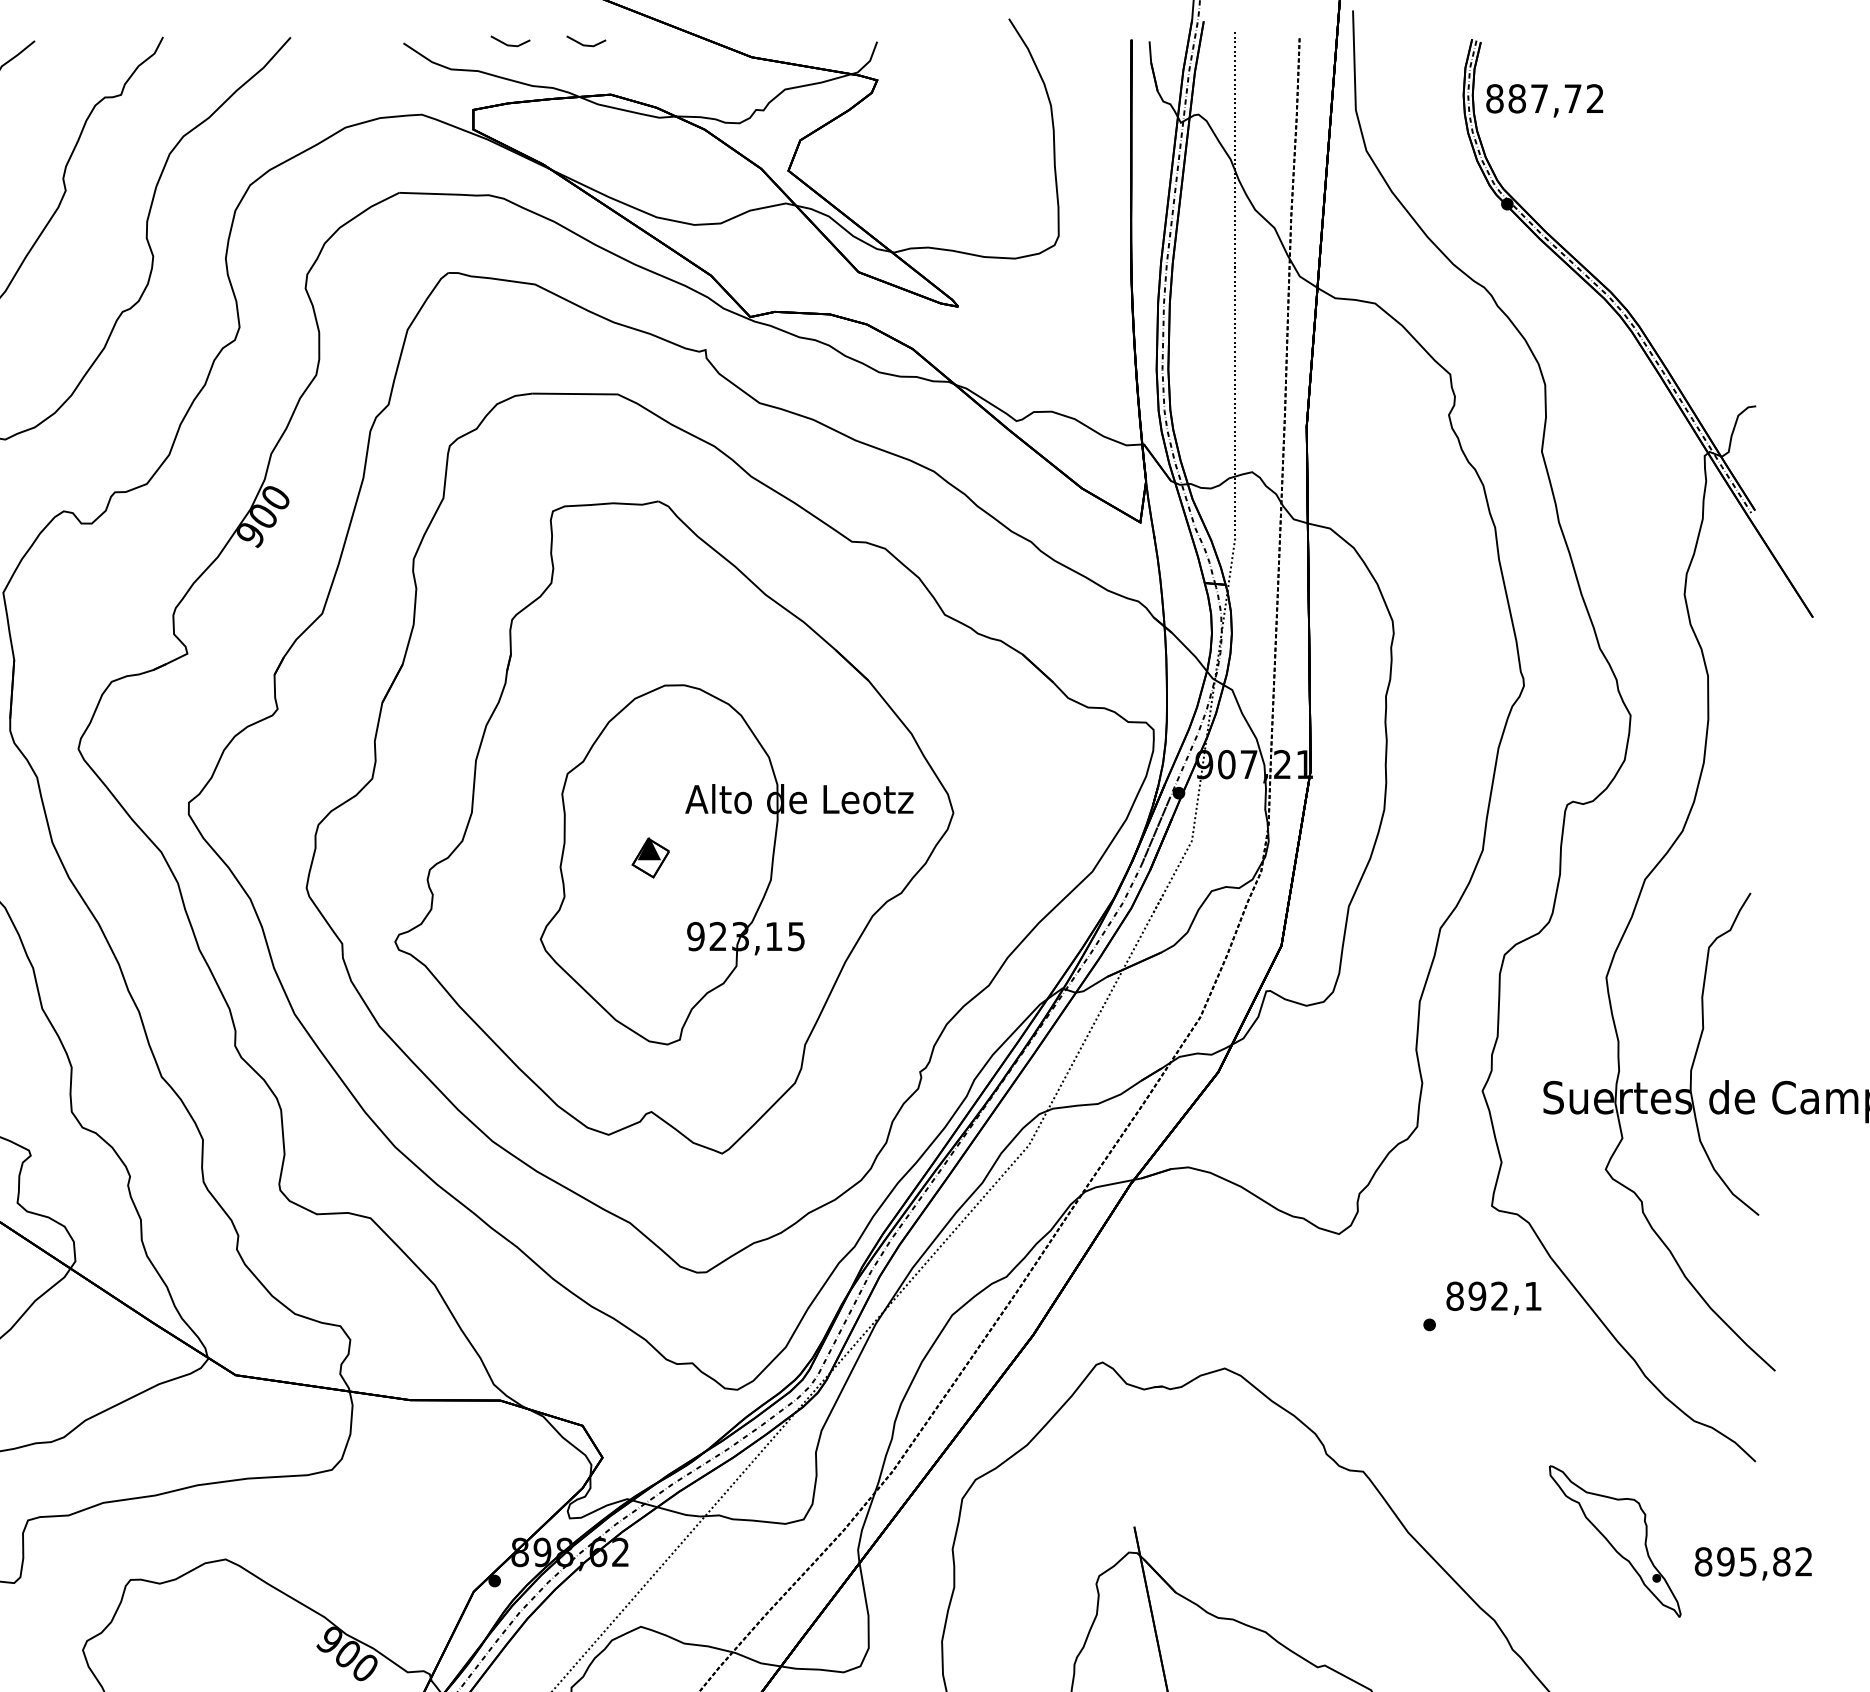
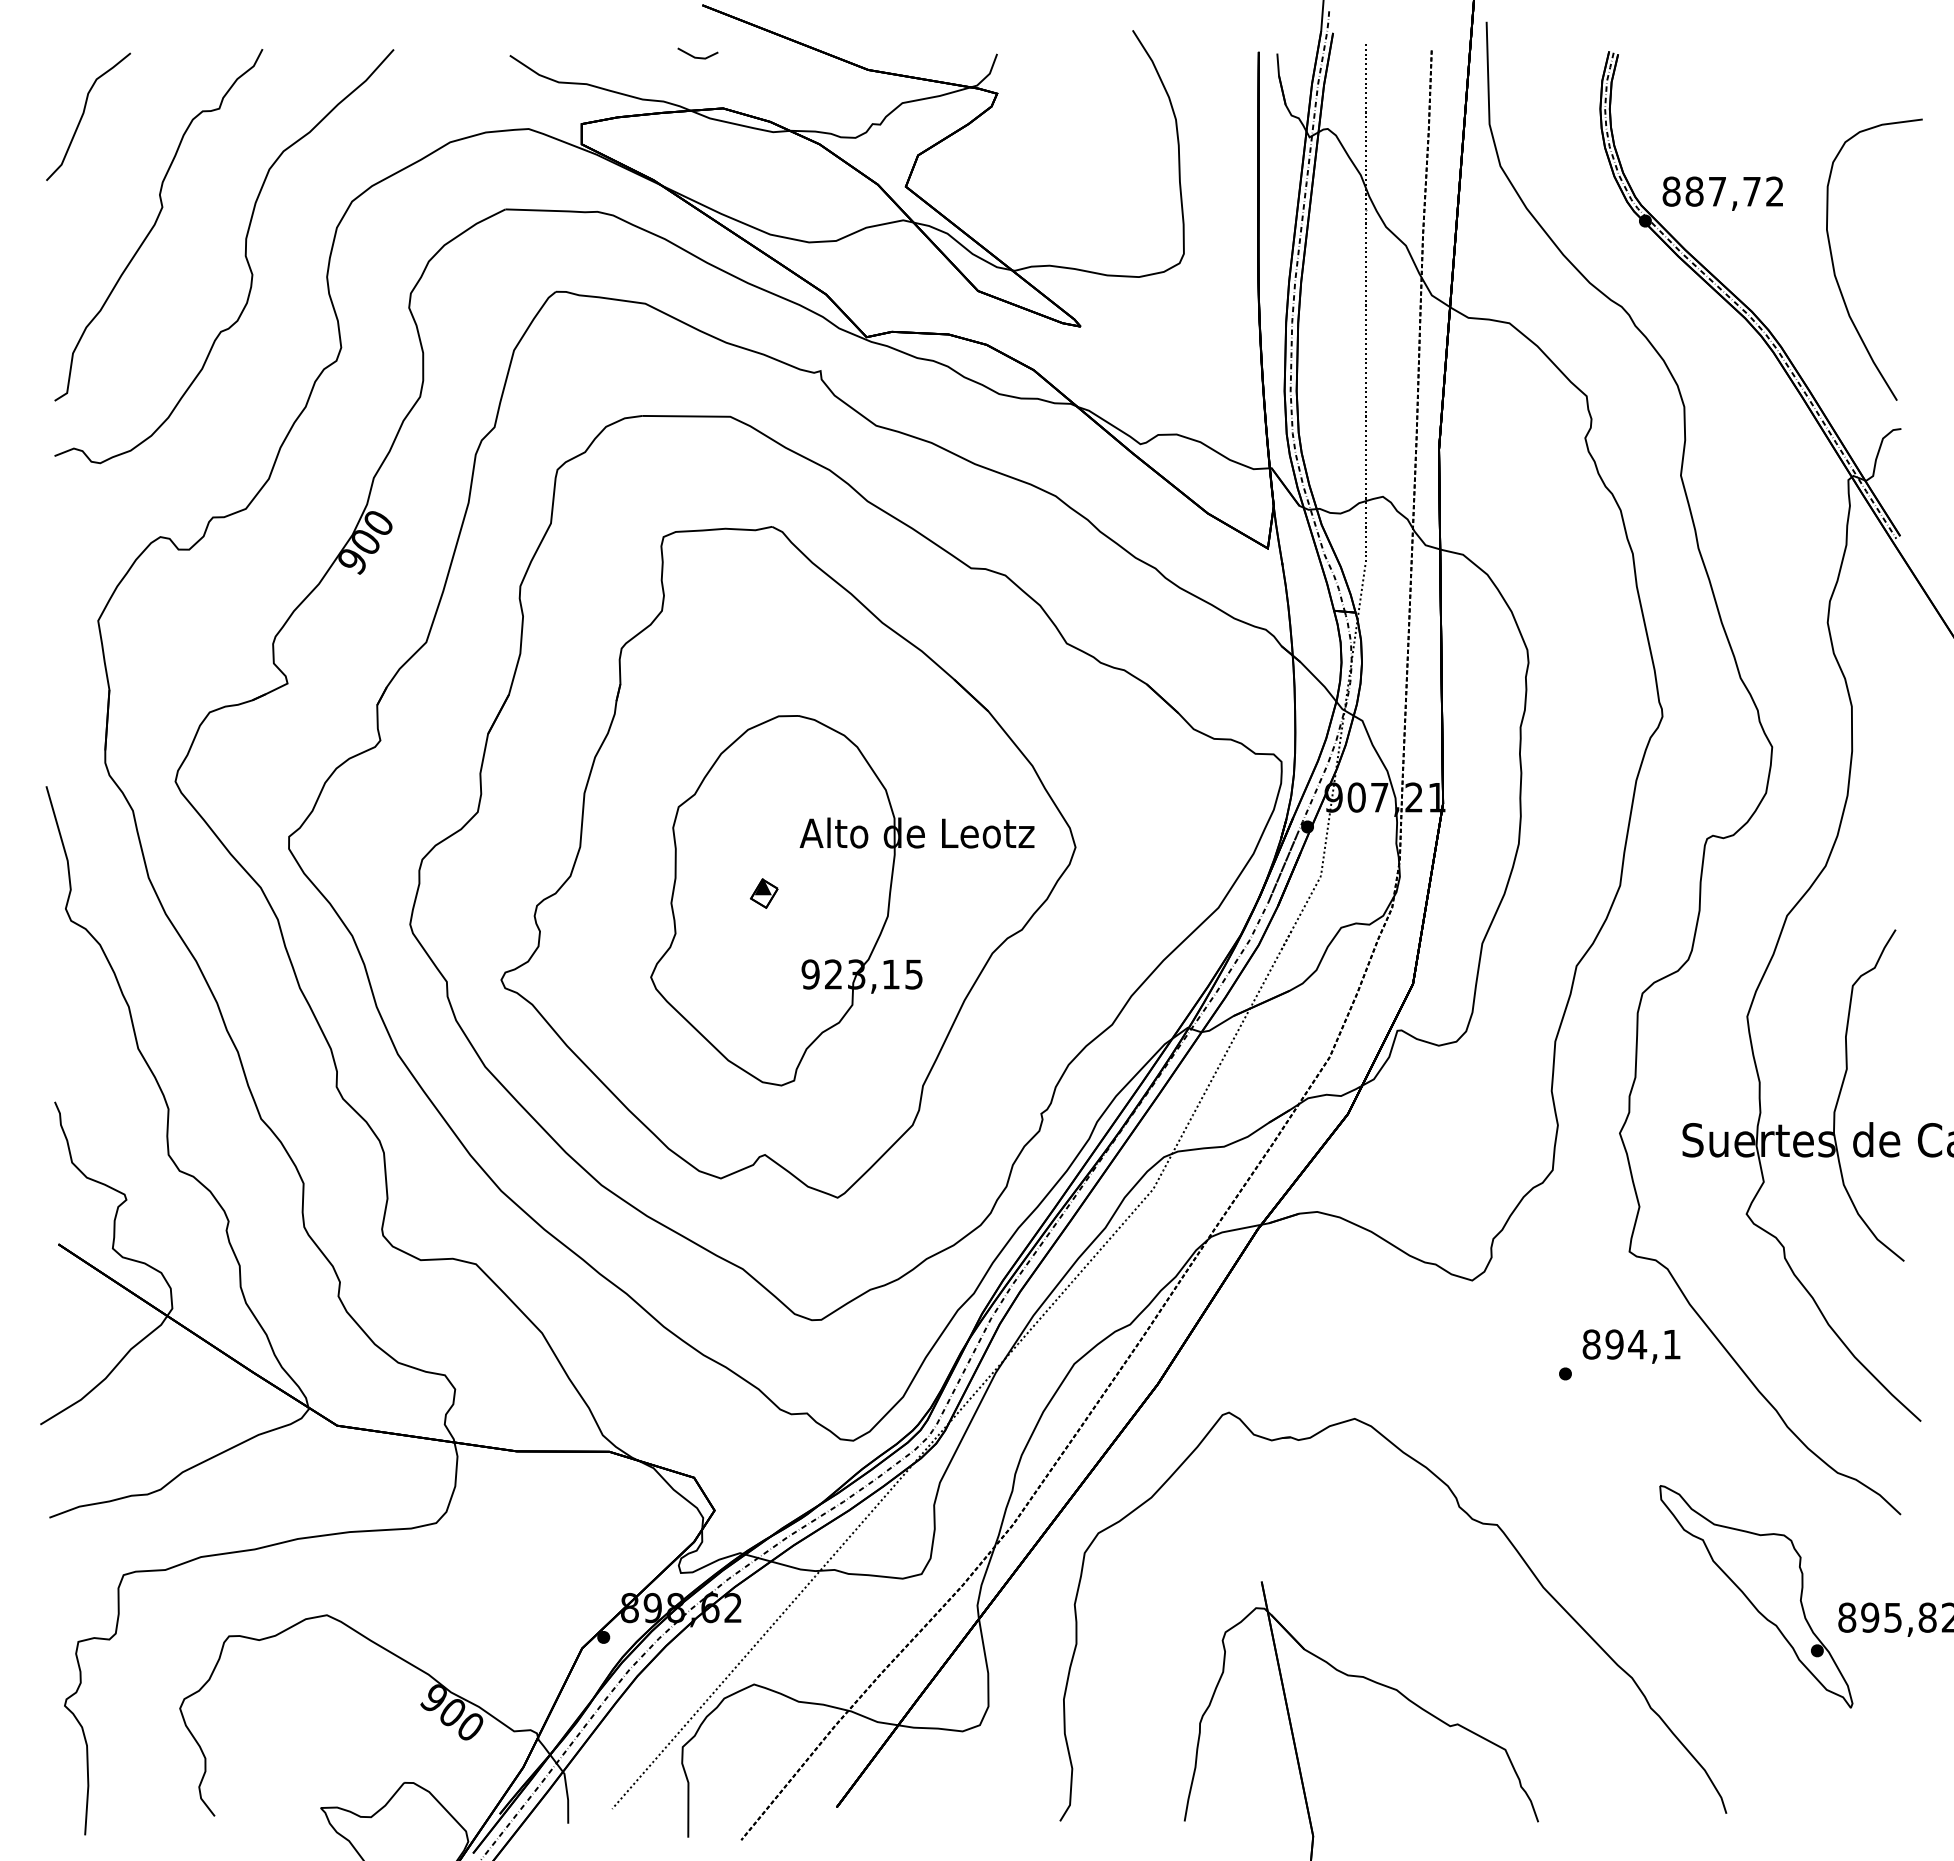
line: (509, 44) -> (618, 56), removed
text: (1544, 100) -> (1722, 193), moved
curve: (1691, 247) -> (1834, 265), added
part: (651, 857) -> (764, 893), size x0.71
text: (1499, 1296) -> (1637, 1344), 892,1 -> 894,1
part: (1615, 1541) -> (1756, 1596), size x1.43

